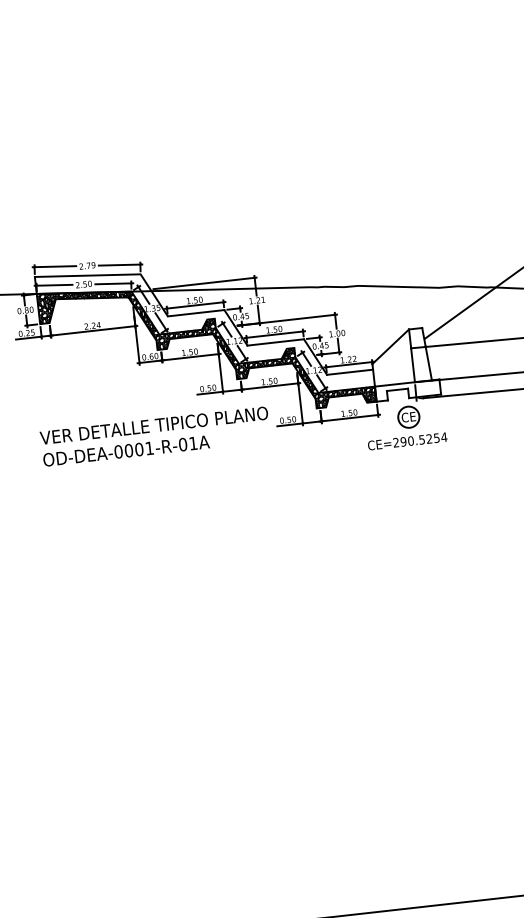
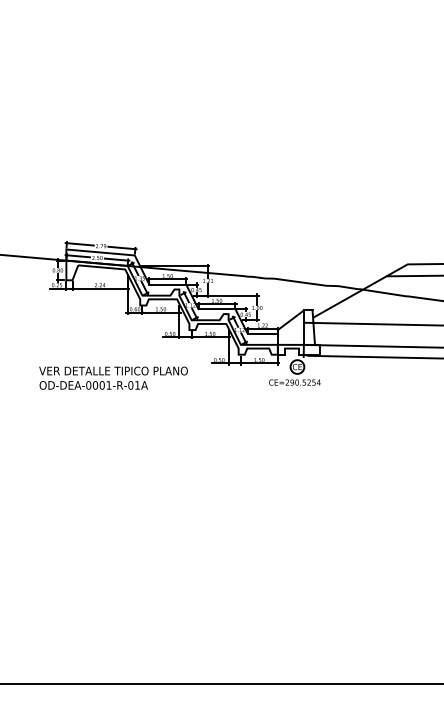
hatch: (205, 347) -> (171, 307), removed
text: (155, 435) -> (113, 377), moved

